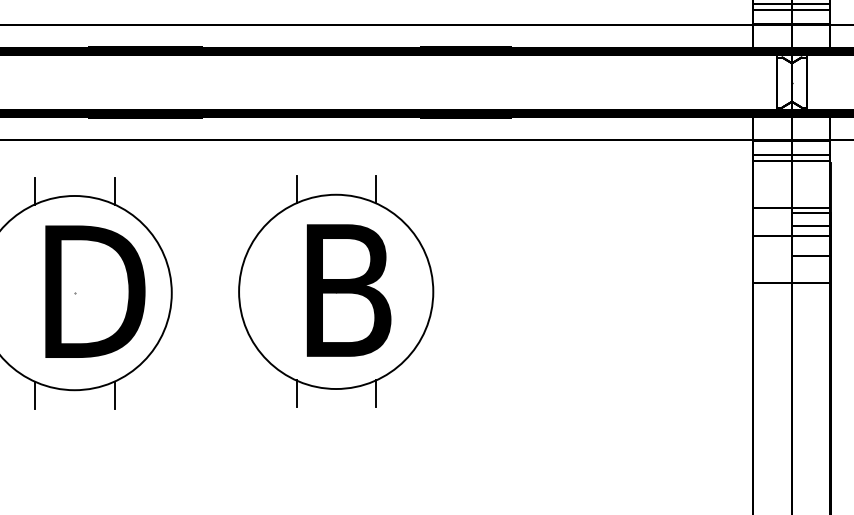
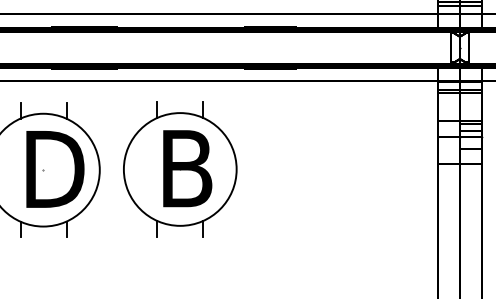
part: (336, 291) -> (180, 169), moved

